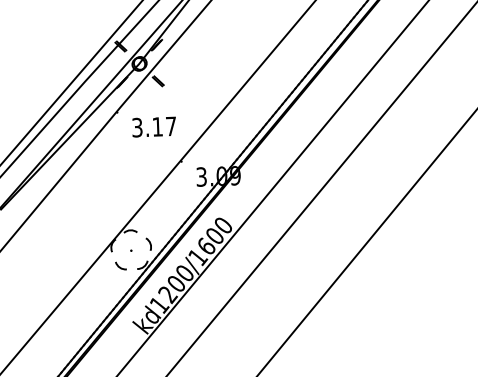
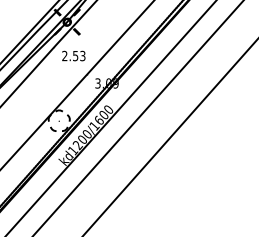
text: (153, 126) -> (73, 55), 3.17 -> 2.53

